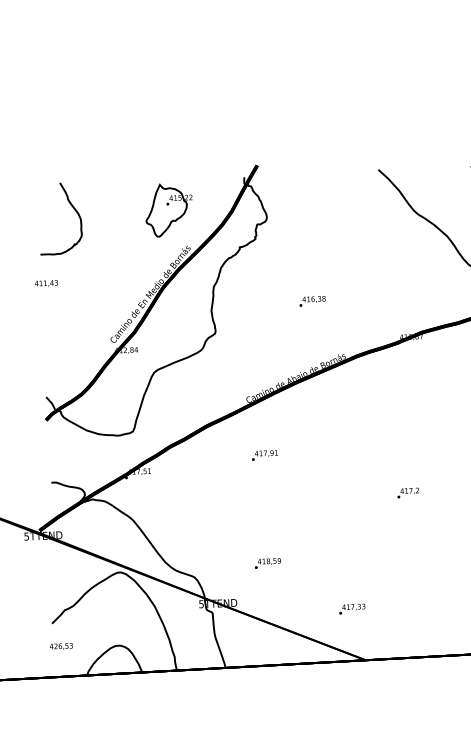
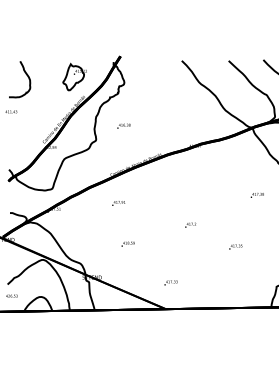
text: (311, 299) -> (123, 125), moved
text: (266, 562) -> (127, 243), moved
text: (351, 608) -> (170, 282), moved

